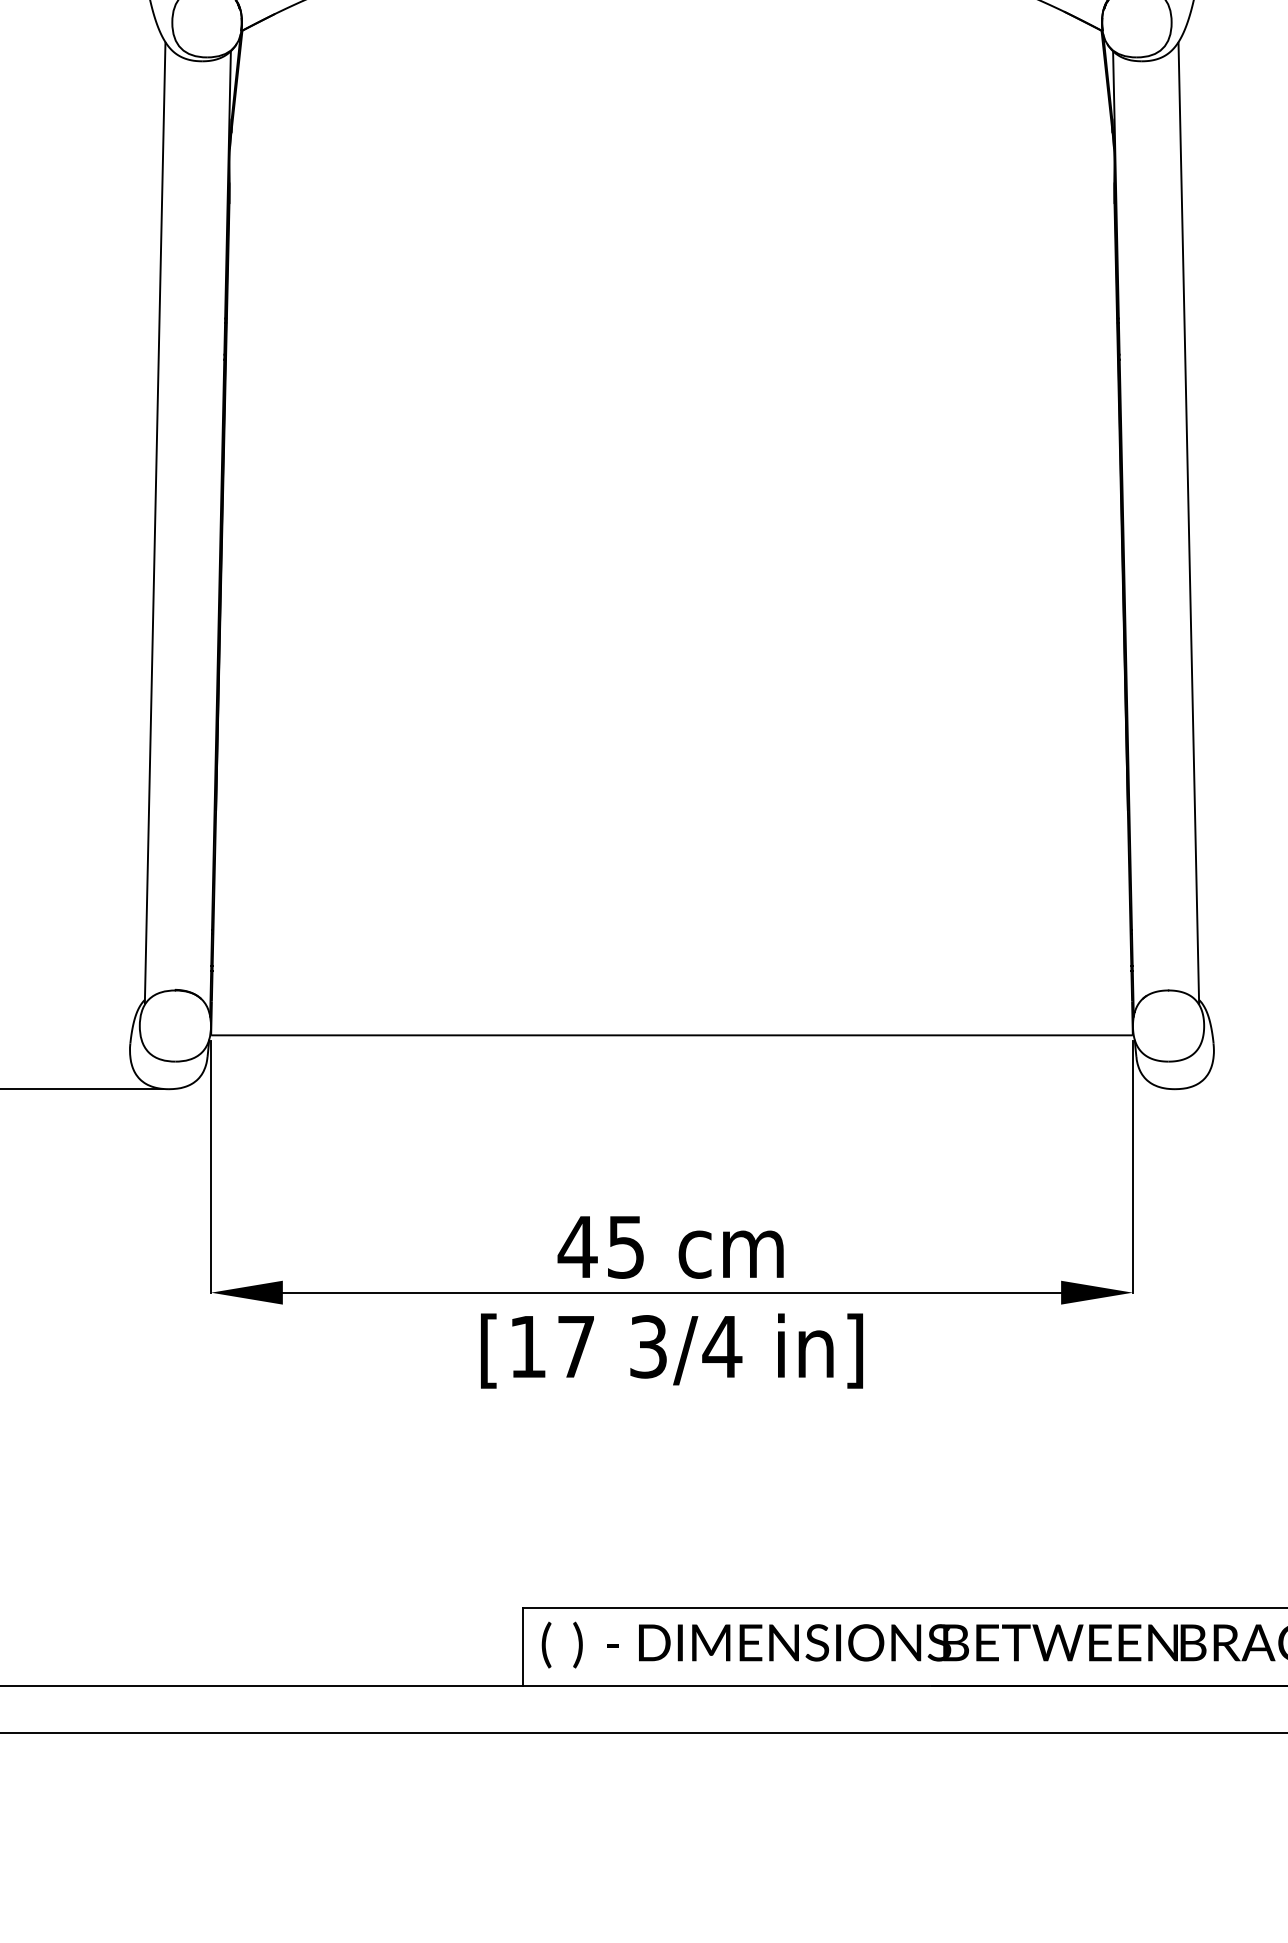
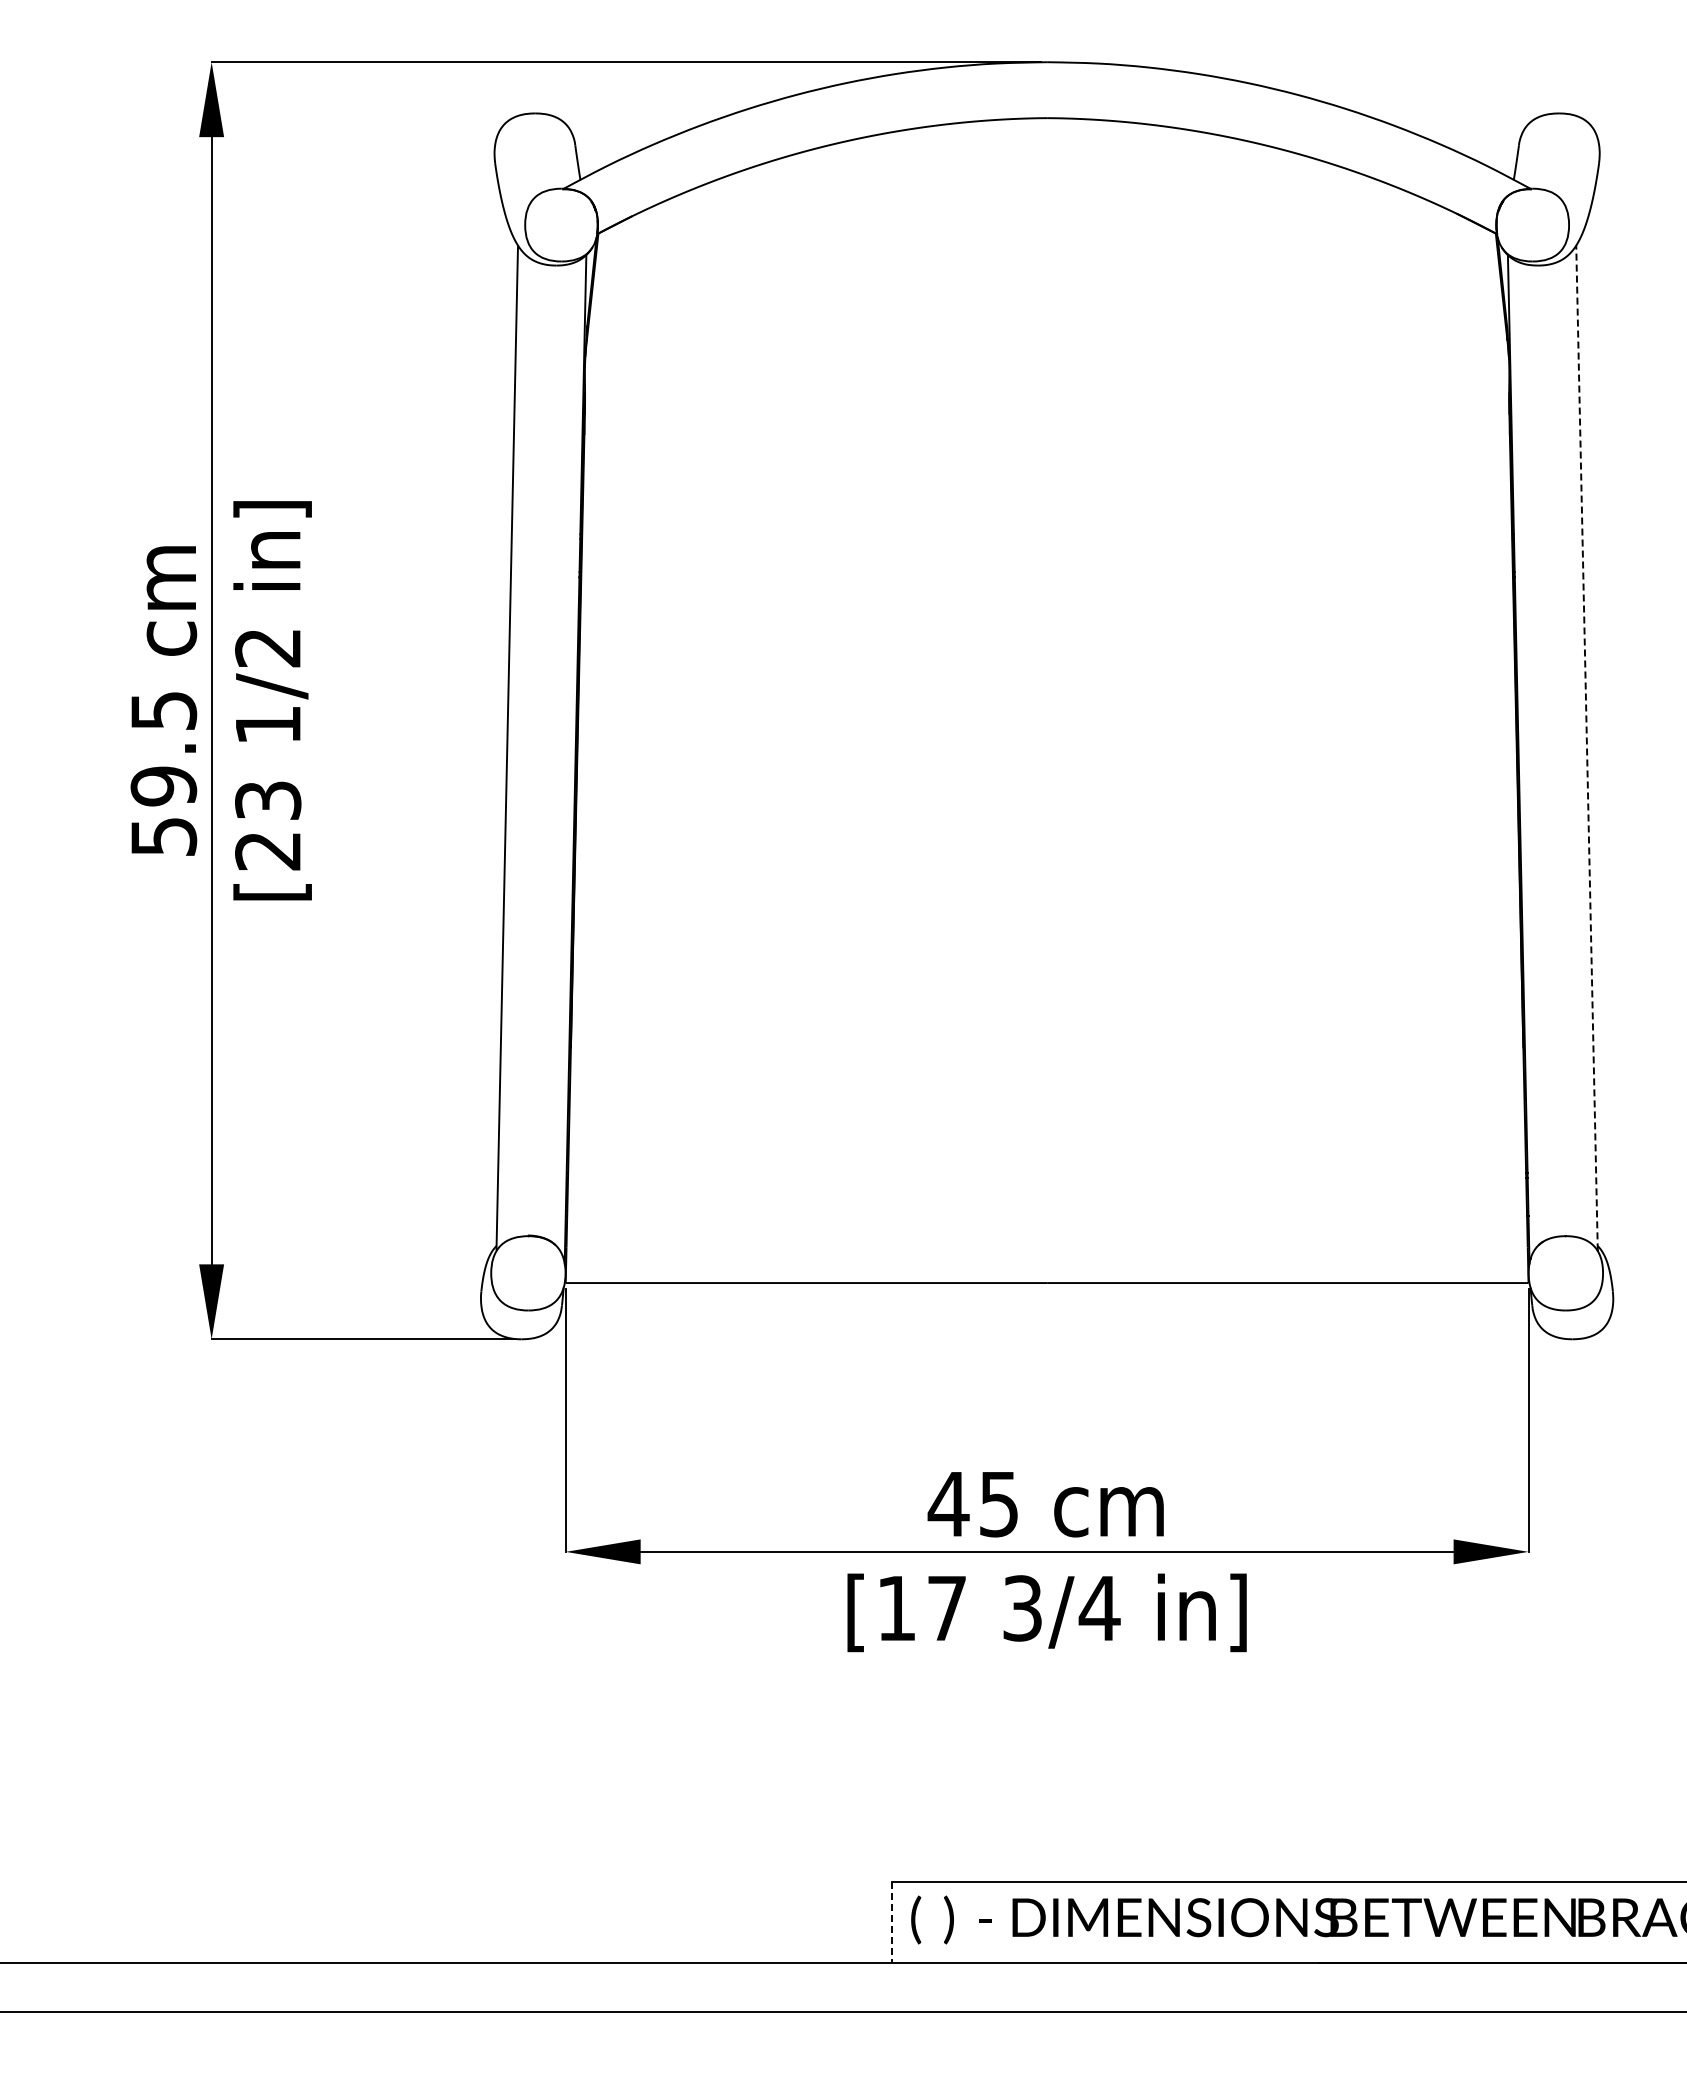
line: (1189, 523) -> (1587, 748), solid -> dashed
line: (522, 1647) -> (891, 1922), solid -> dashed

